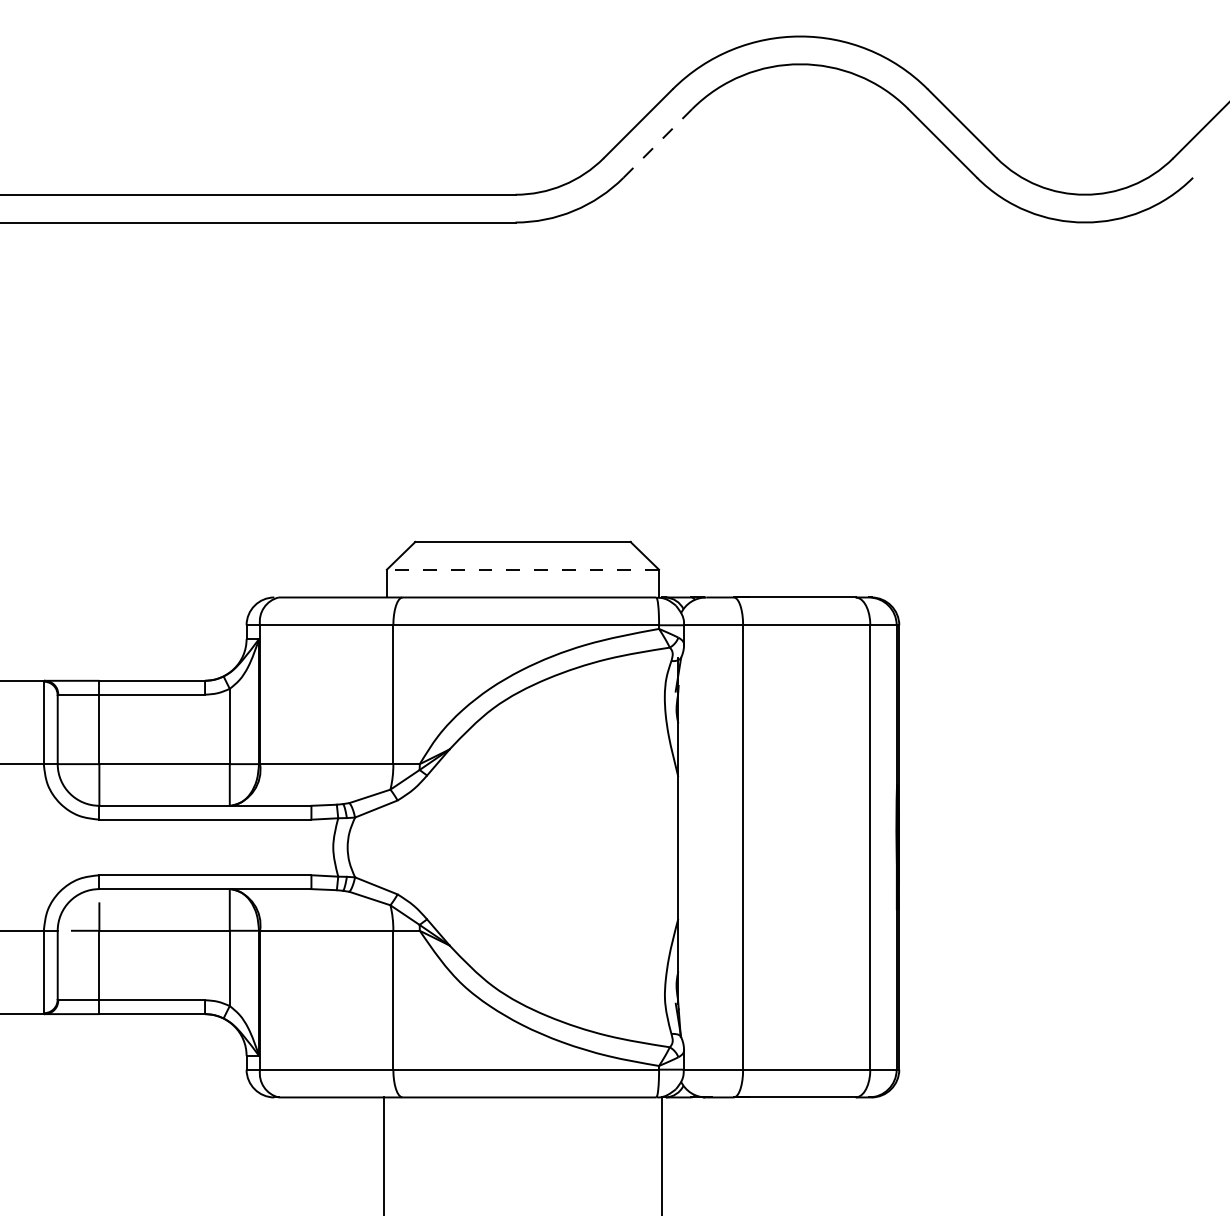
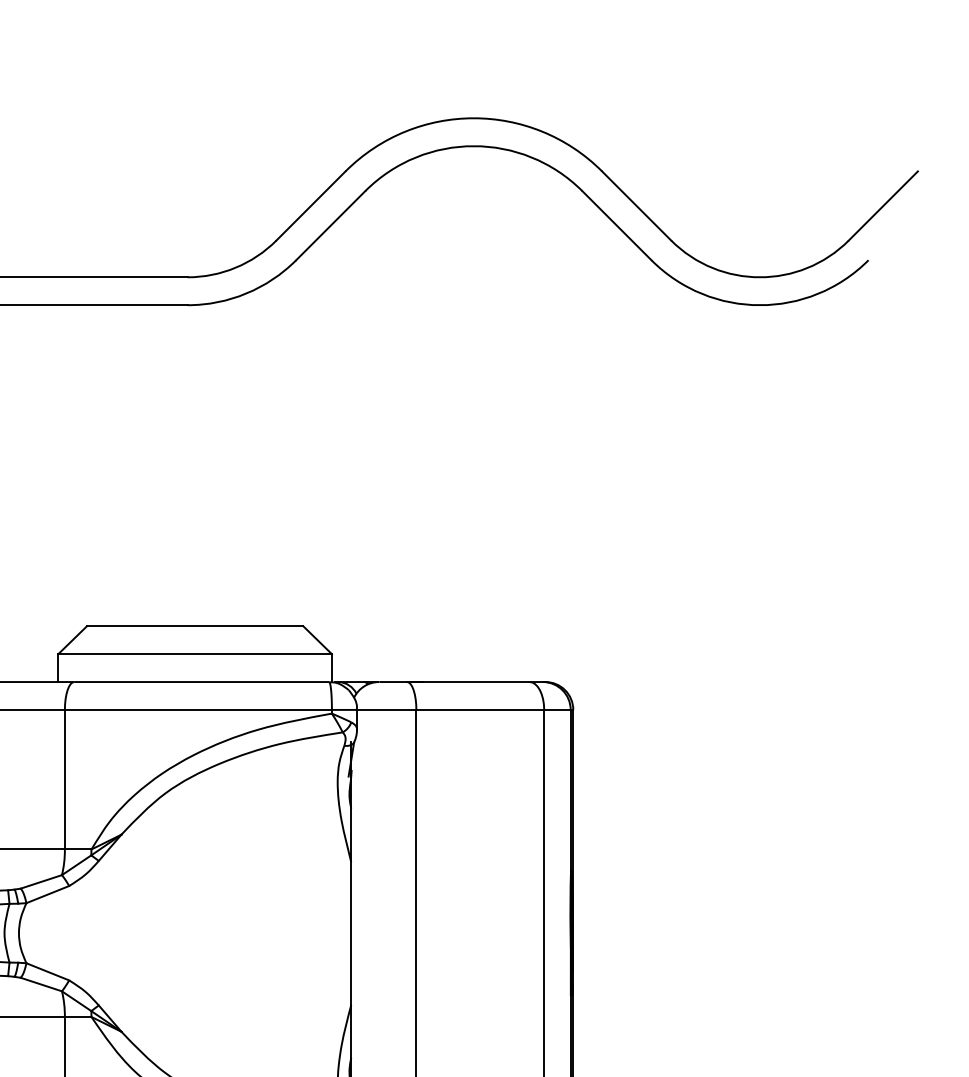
line: (657, 143) -> (330, 225), dashed -> solid
line: (522, 569) -> (194, 653), dashed -> solid

